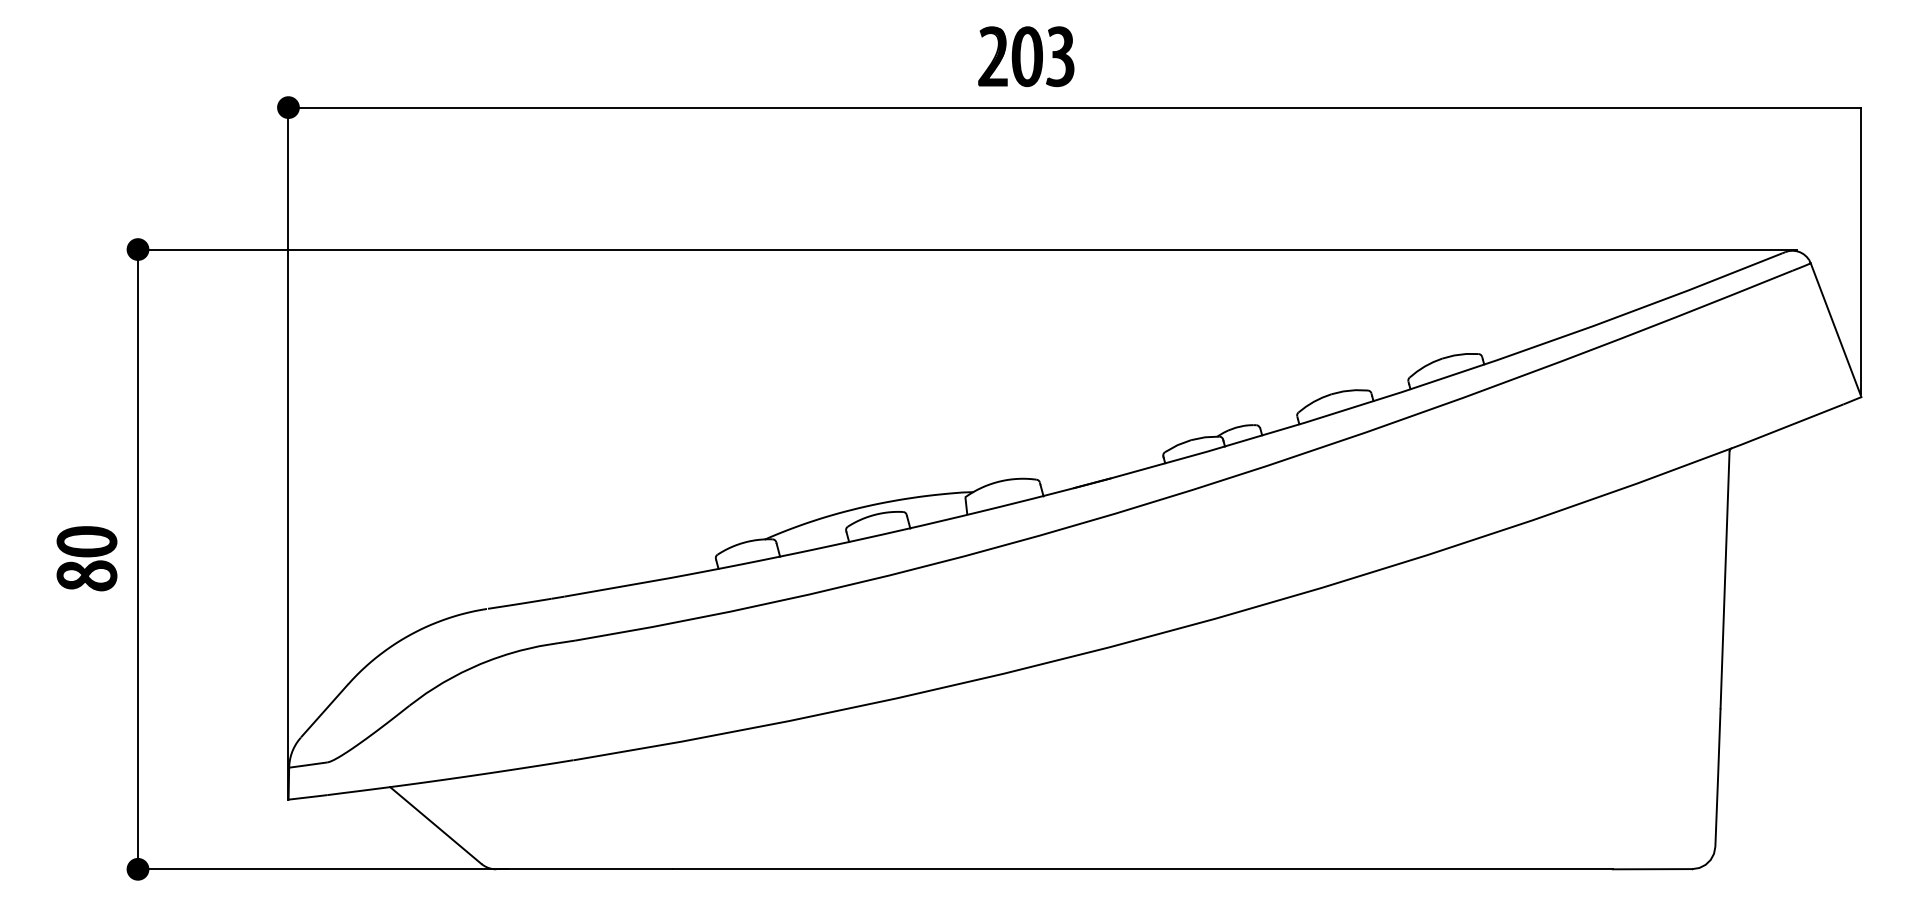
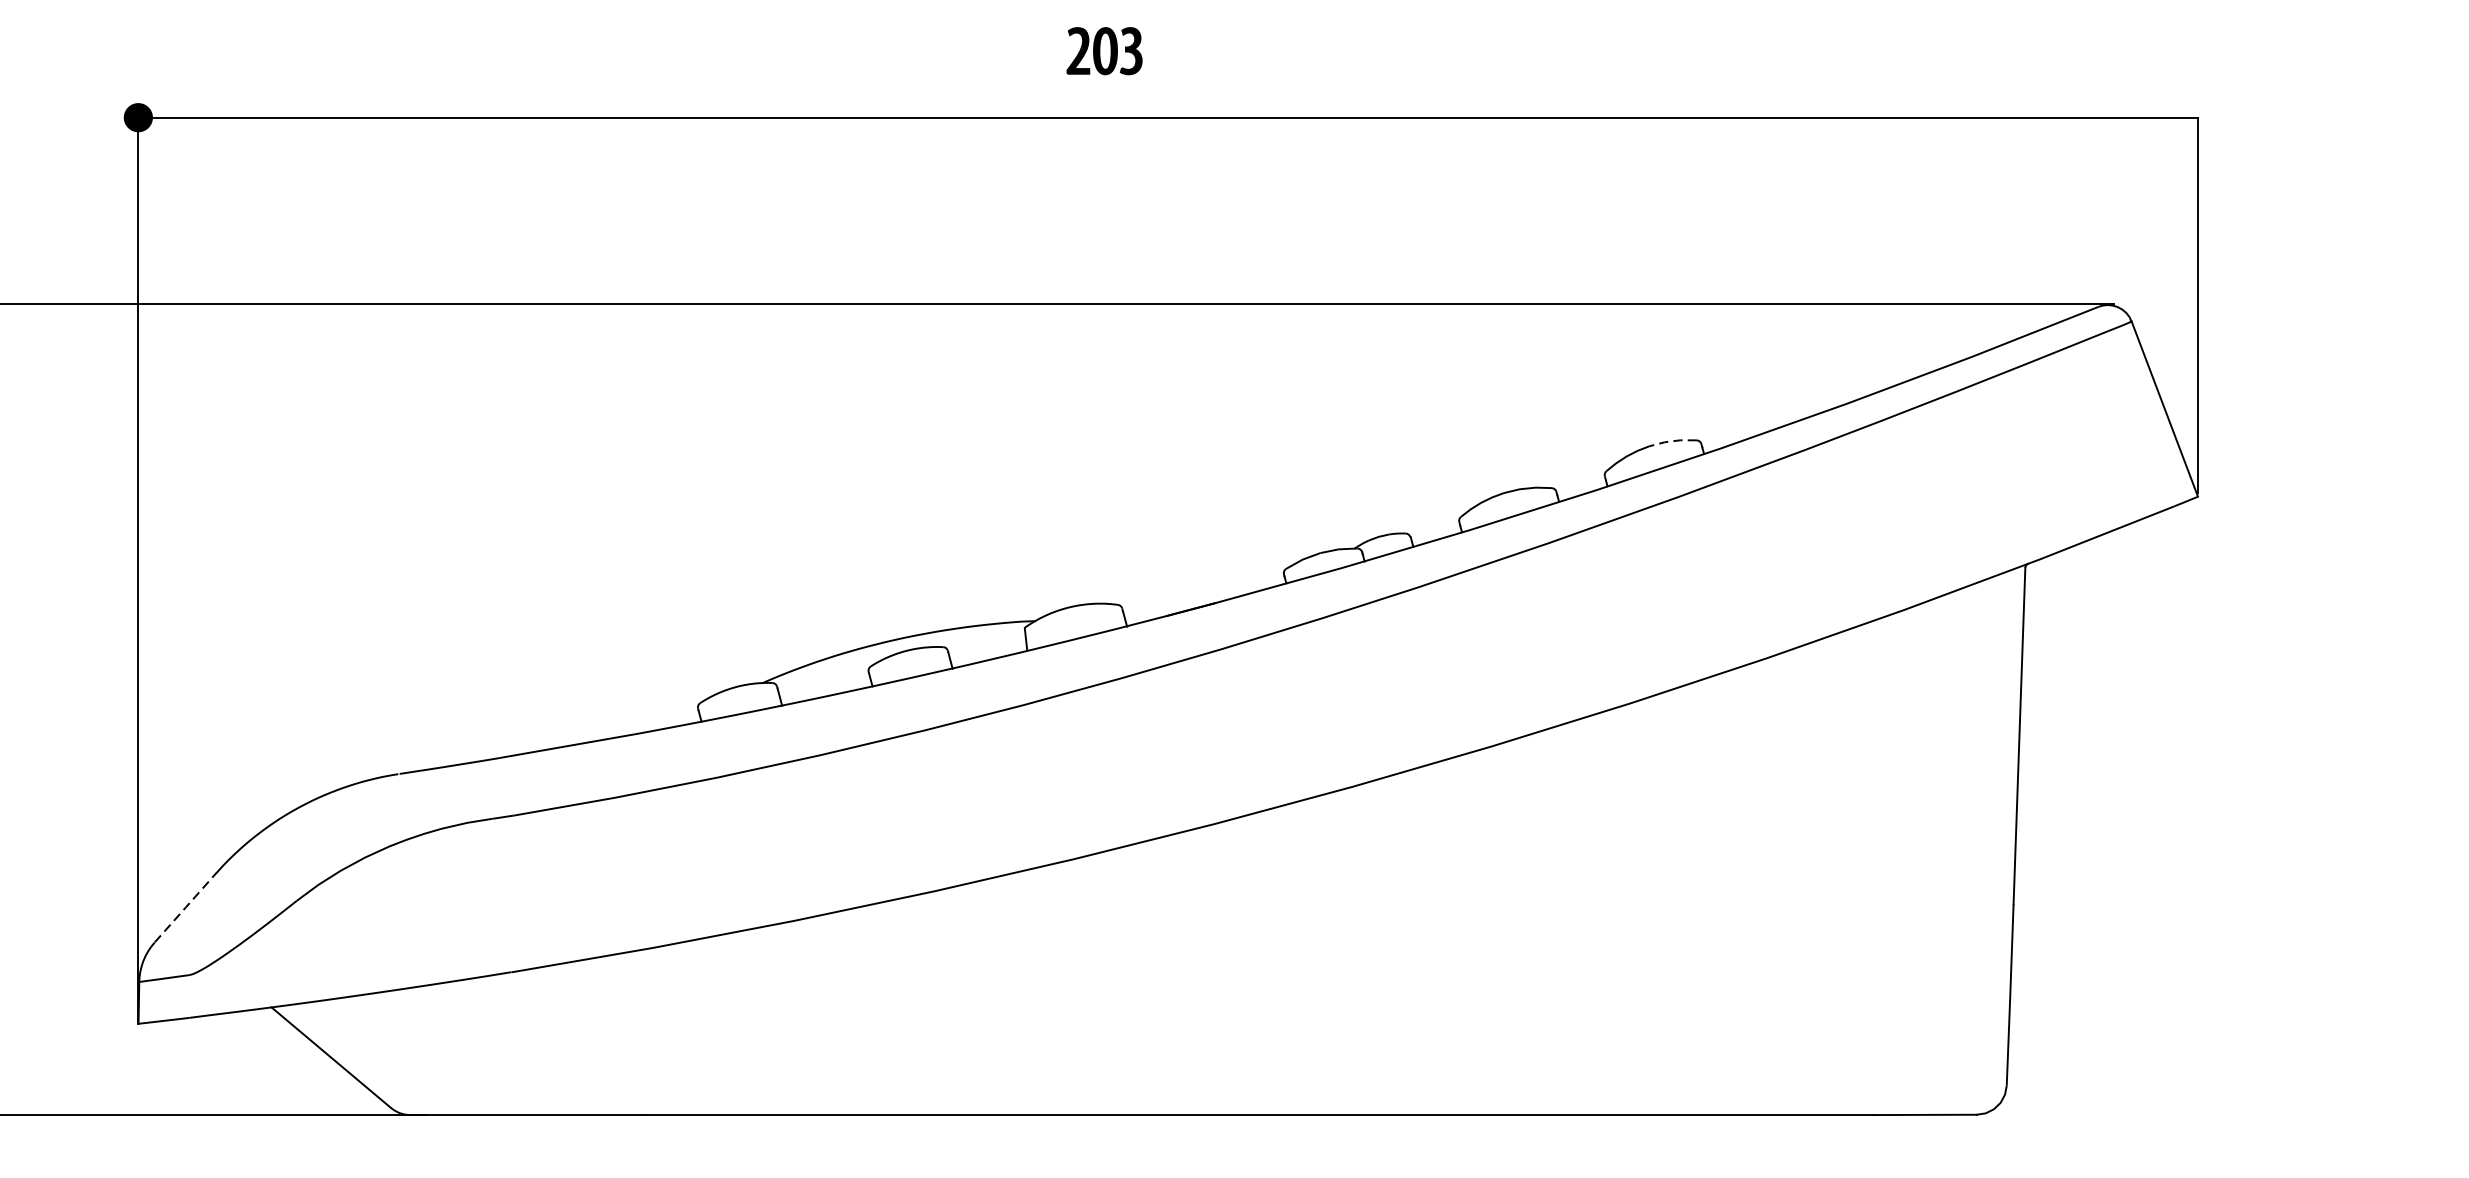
part: (1026, 56) -> (1104, 50), size x0.6
line: (1459, 354) -> (1671, 440), solid -> dashed
line: (324, 710) -> (185, 907), solid -> dashed

